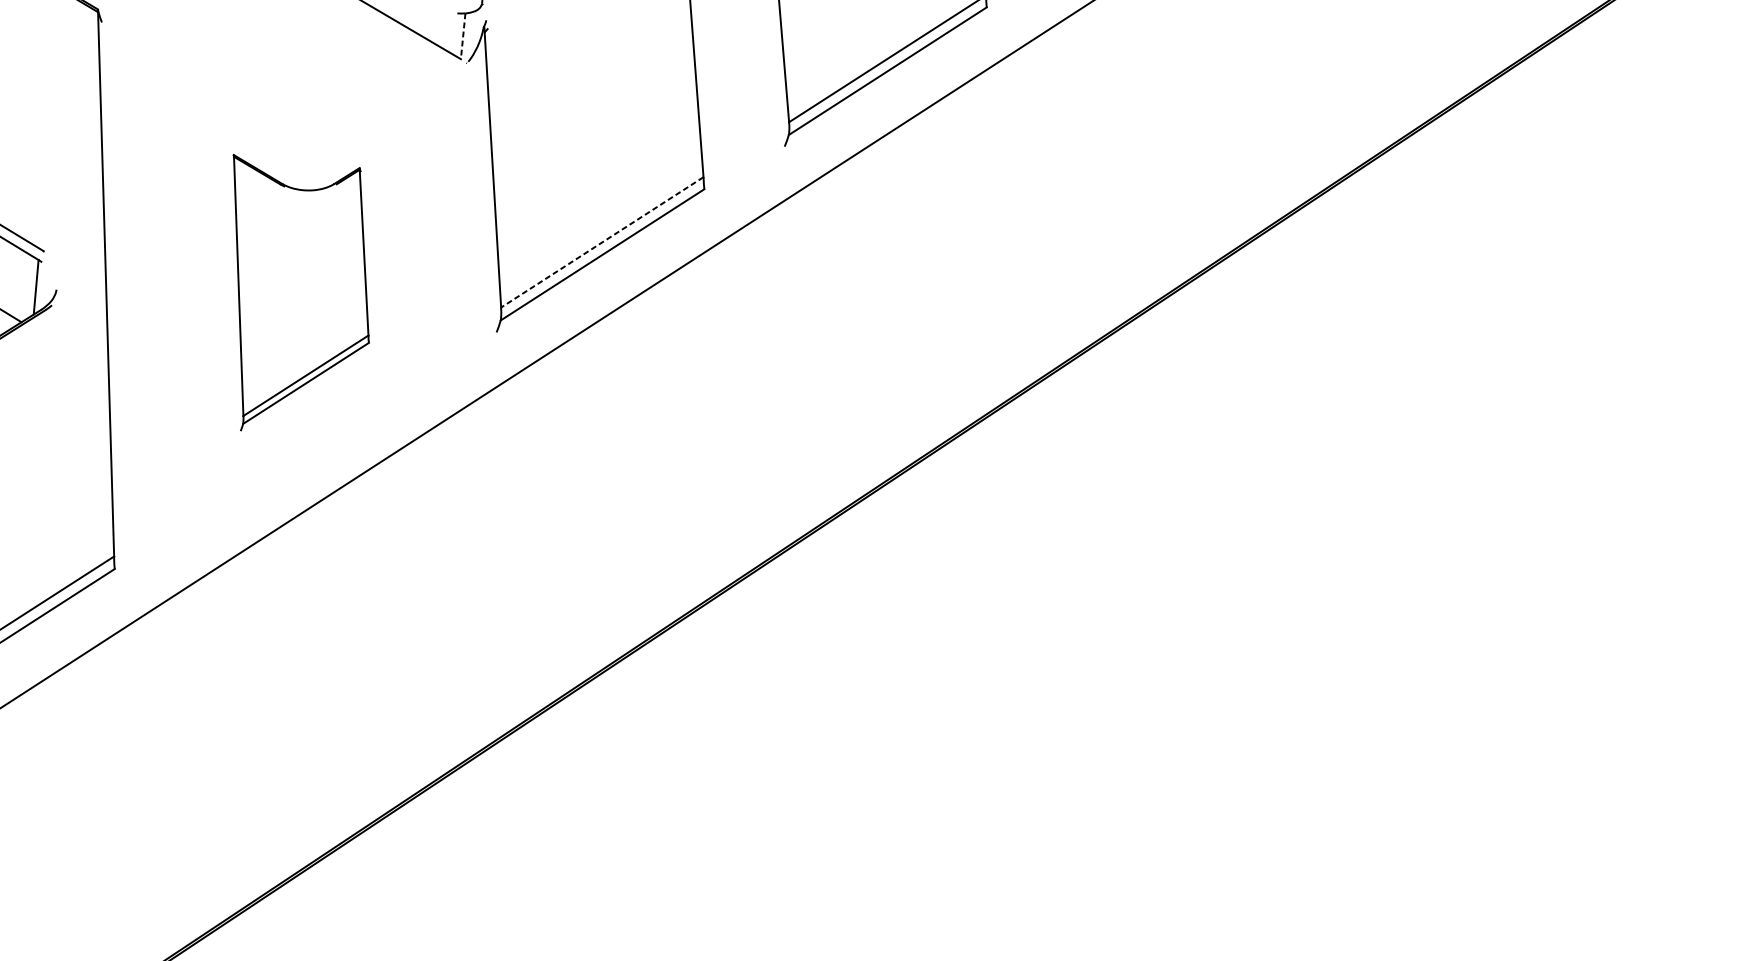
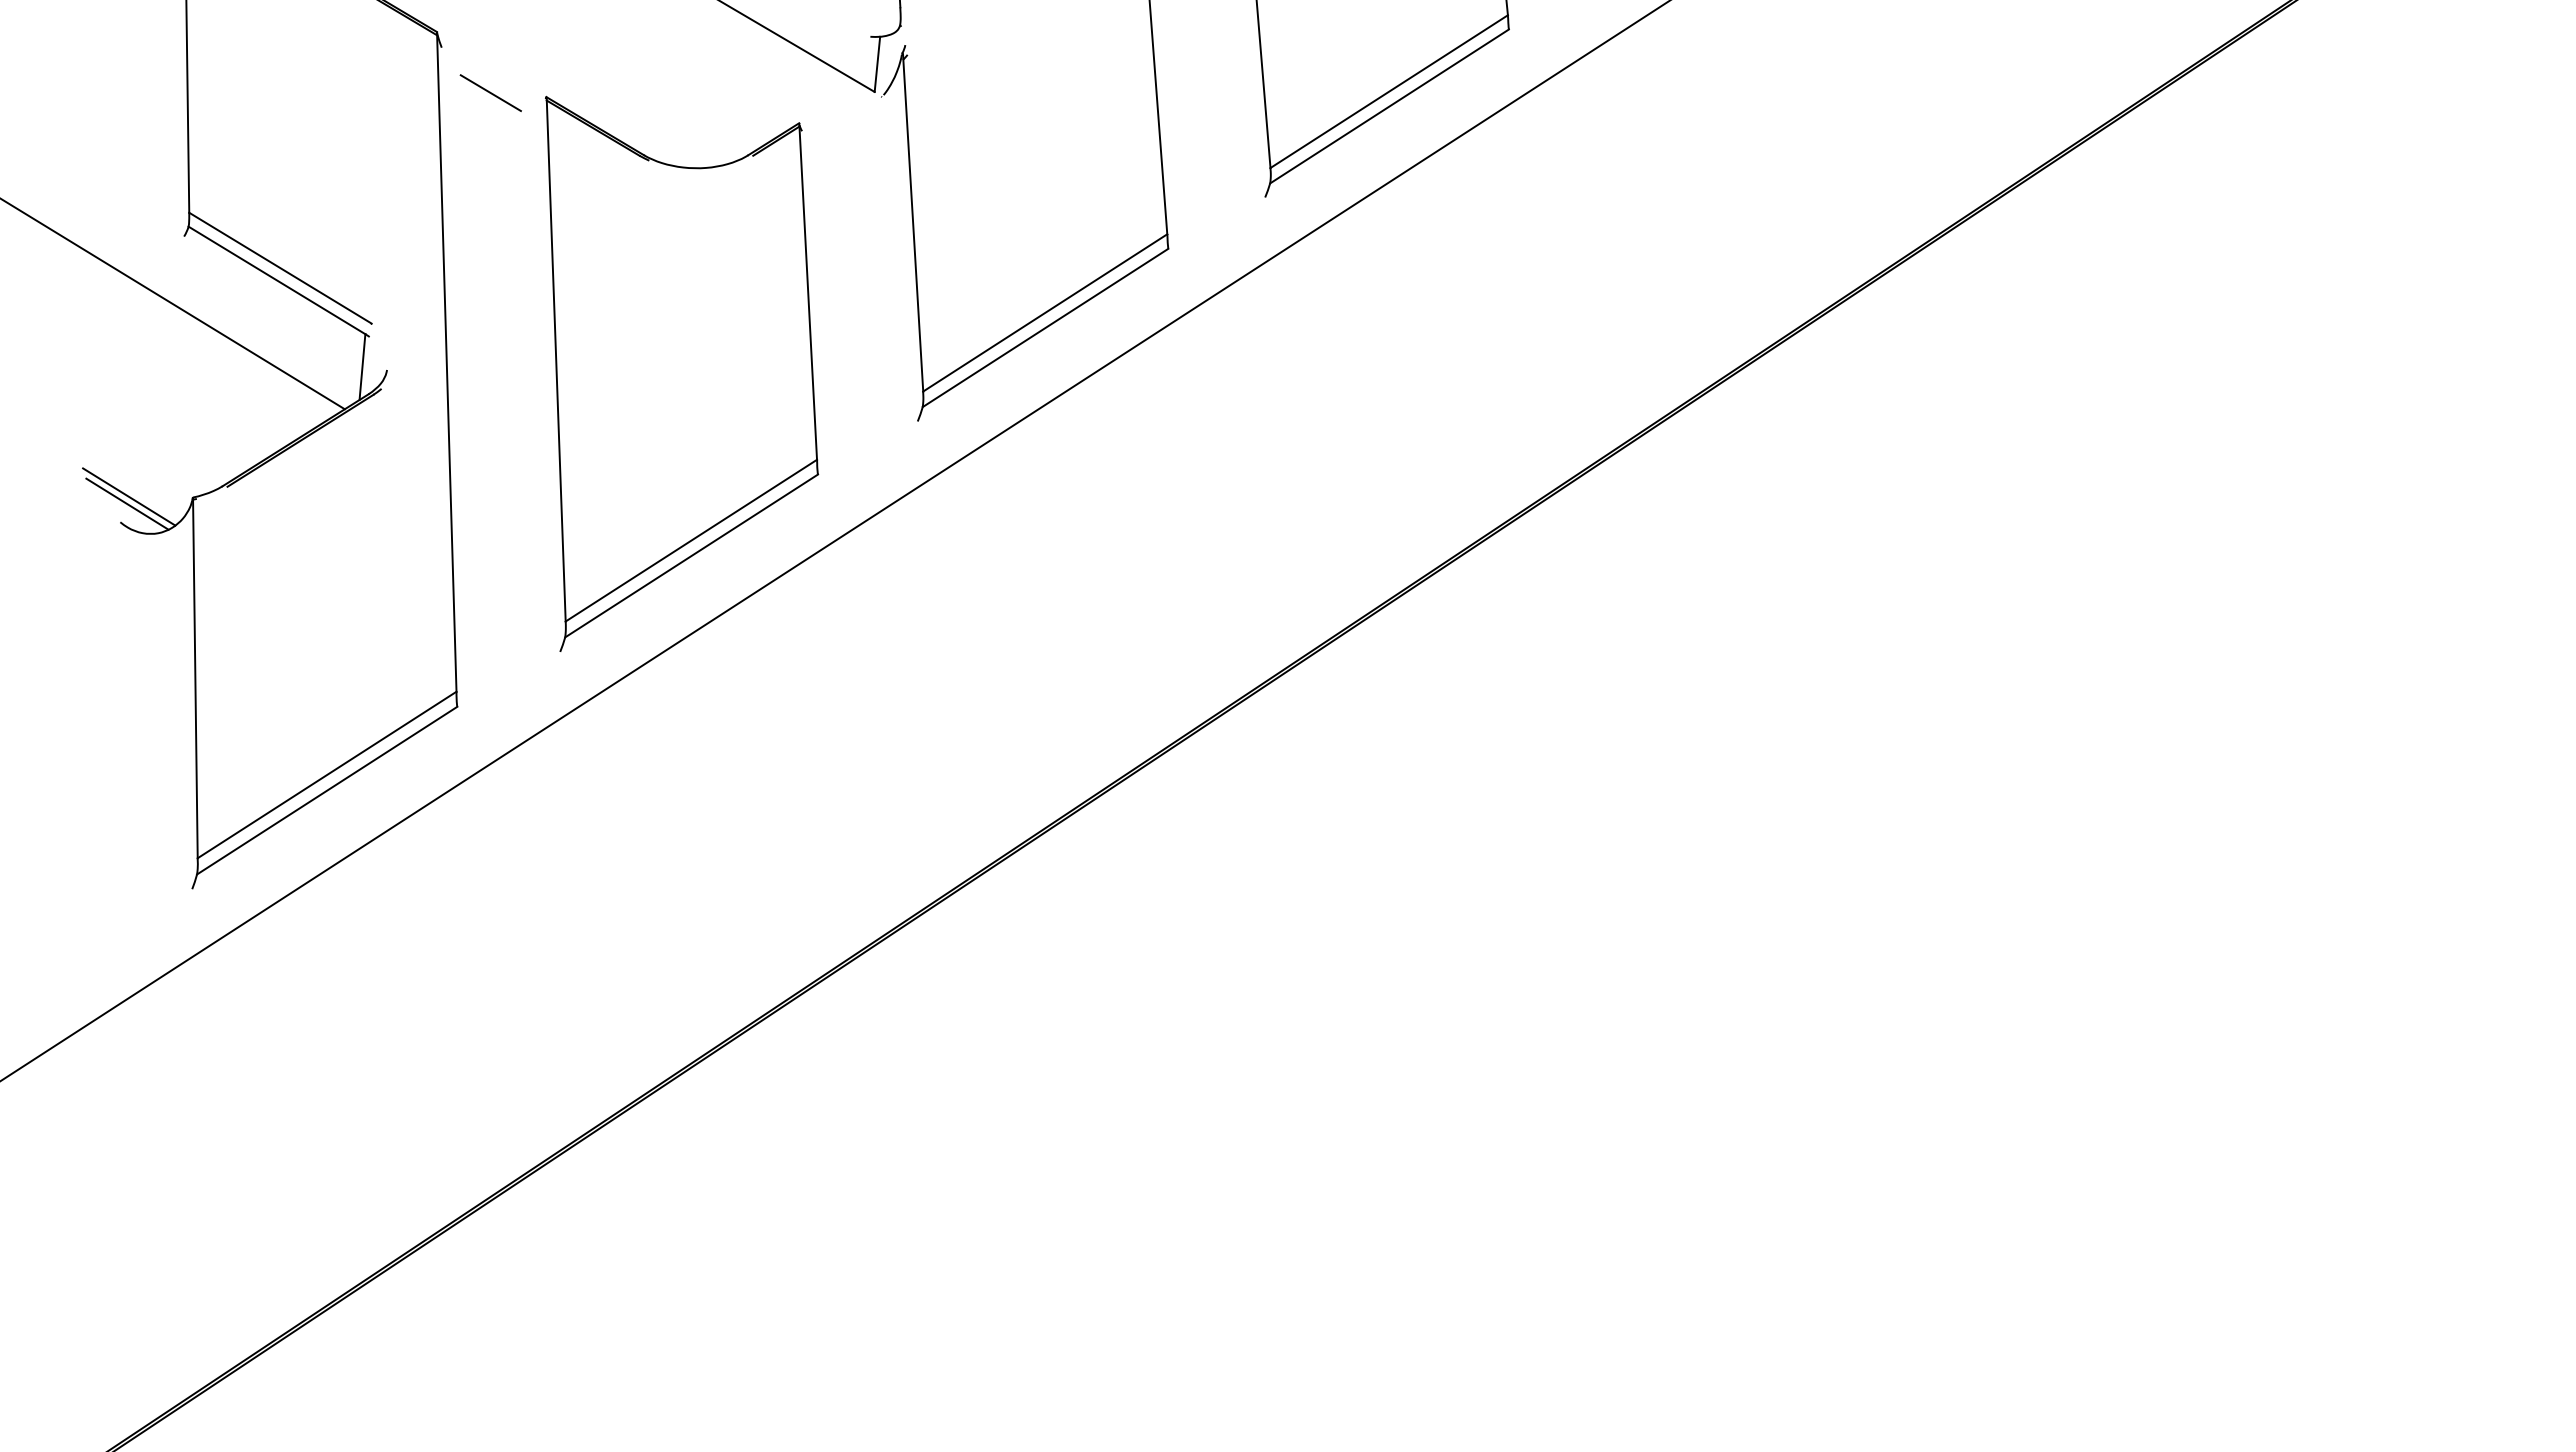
line: (463, 36) -> (877, 64), dashed -> solid
line: (142, 59) -> (490, 92), added
line: (601, 242) -> (1044, 313), dashed -> solid
part: (301, 292) -> (682, 373), size x1.67

